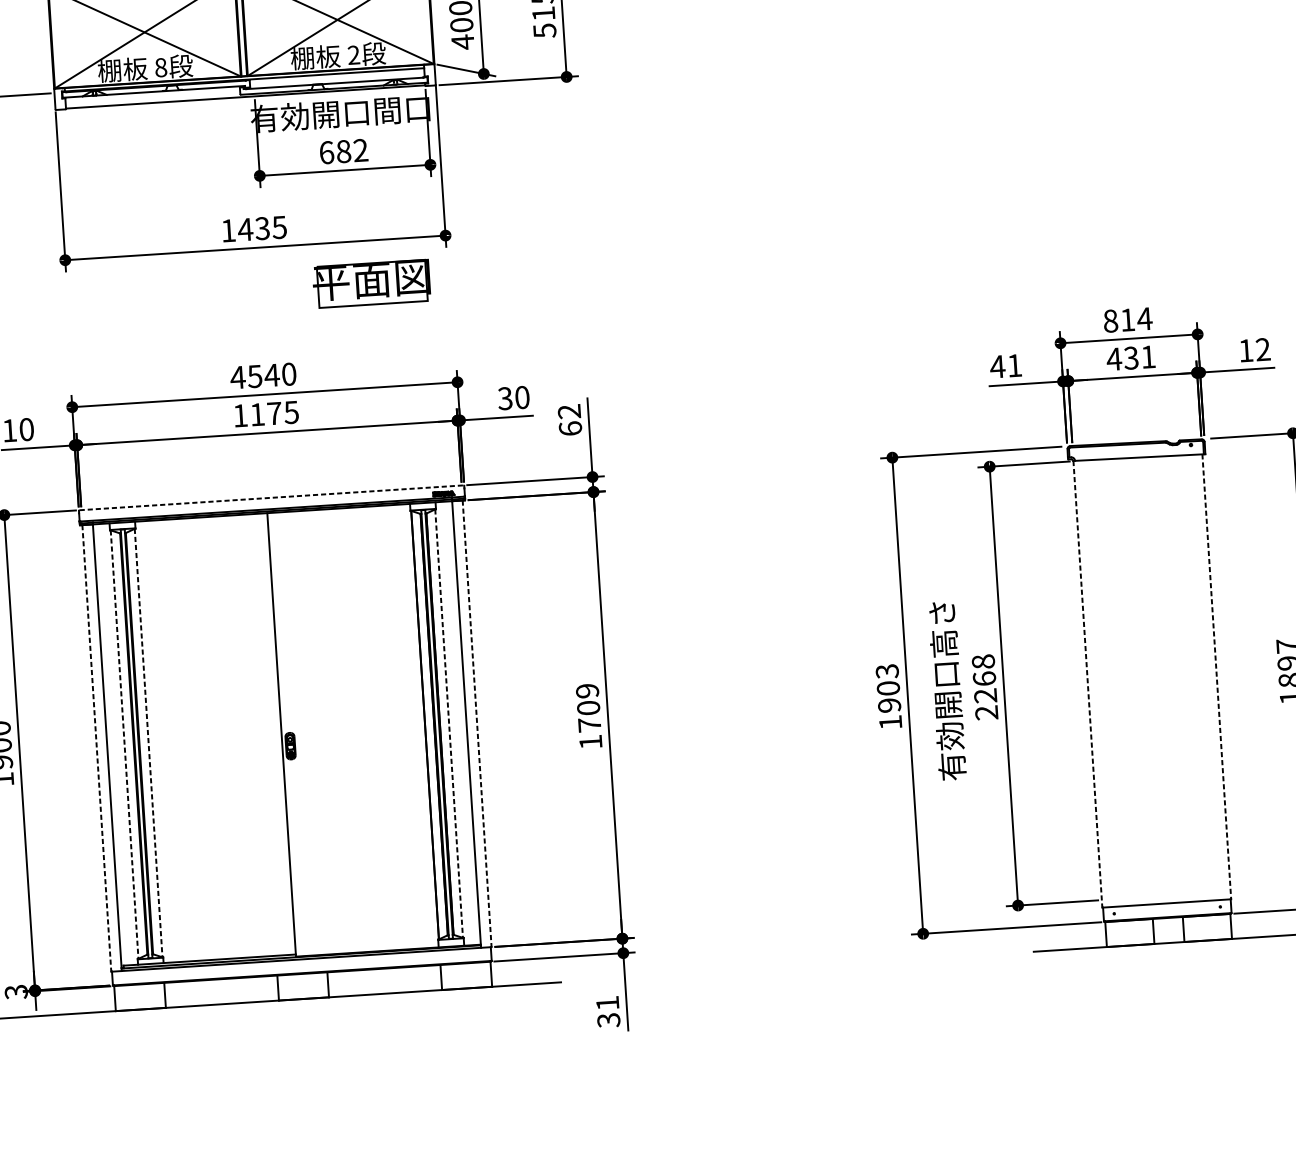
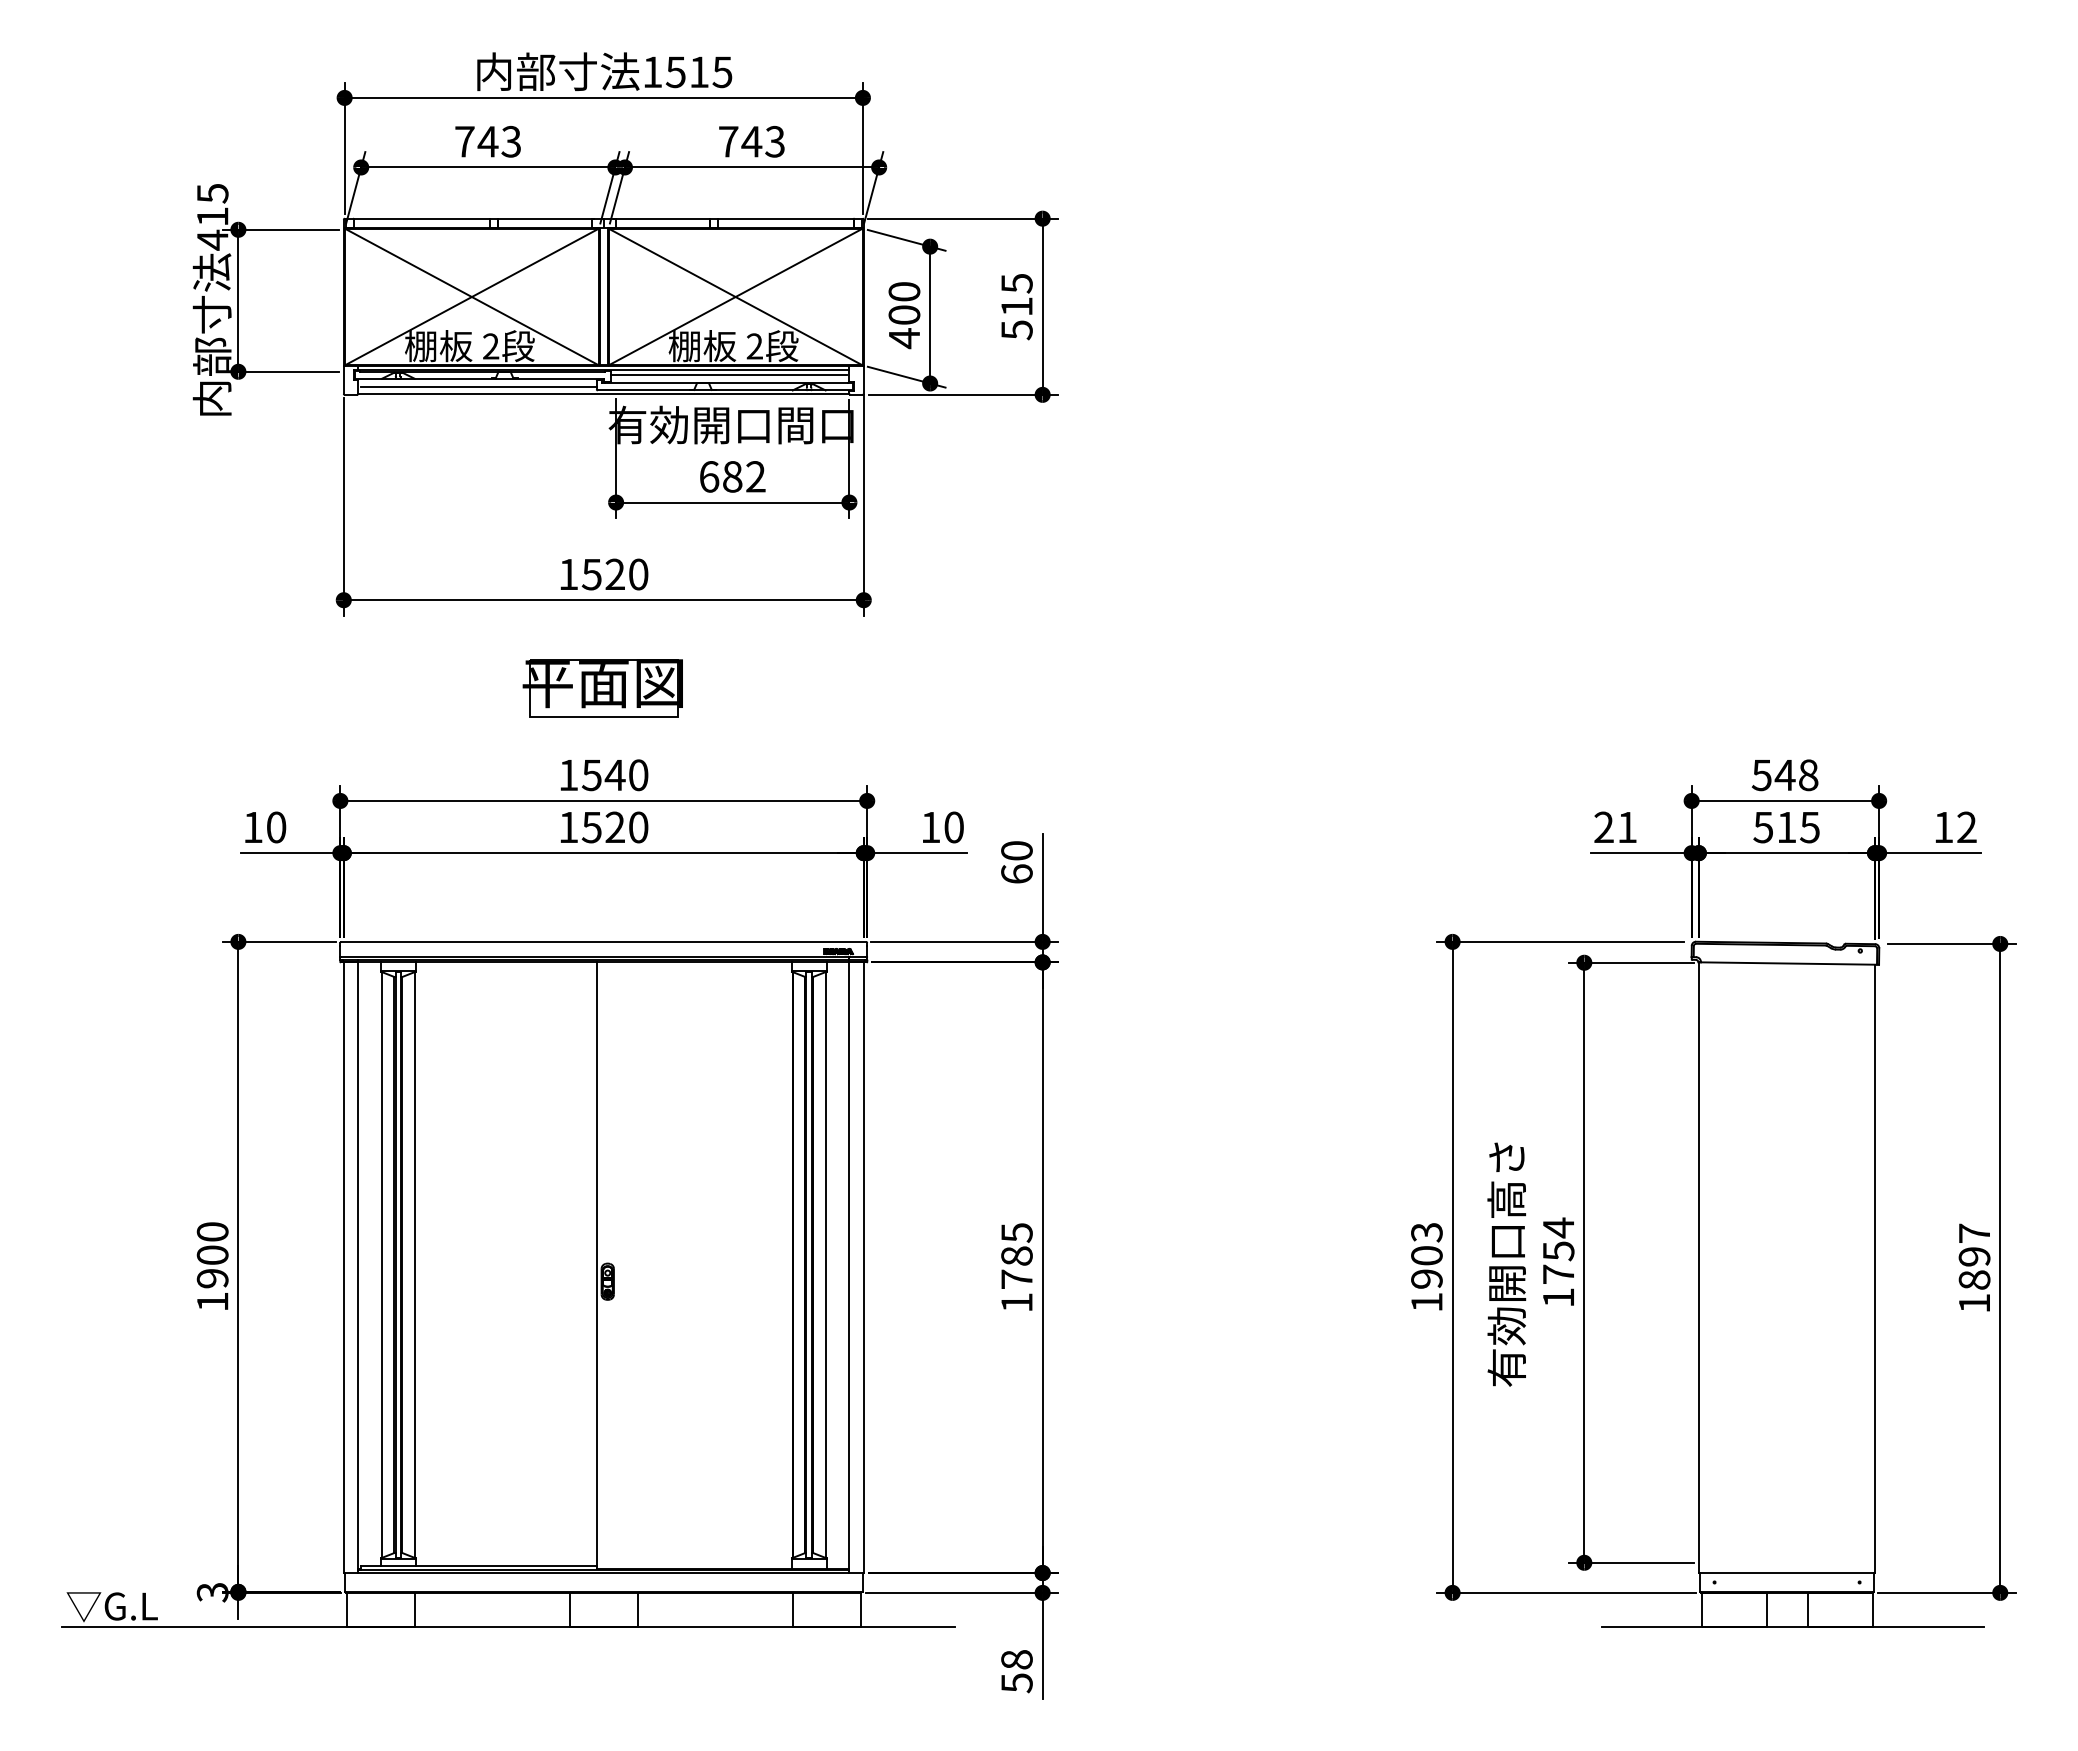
text: (161, 67) -> (491, 346), 8 -> 2
line: (336, 77) -> (728, 375), added
line: (153, 97) -> (478, 386), added
text: (262, 228) -> (614, 574), 1435 -> 1520
part: (371, 283) -> (602, 688), moved
text: (1127, 320) -> (1784, 775), 814 -> 548
text: (1130, 358) -> (1785, 827), 431 -> 515
text: (997, 366) -> (1603, 826), 41 -> 21
text: (237, 377) -> (568, 775), 4540 -> 1540
text: (505, 398) -> (930, 827), 30 -> 10
text: (569, 411) -> (1016, 850), 62 -> 60
text: (274, 413) -> (614, 827), 1175 -> 1520
line: (272, 497) -> (604, 941), dashed -> solid
line: (1217, 677) -> (1875, 1269), dashed -> solid
line: (1087, 684) -> (1698, 1268), dashed -> solid
text: (984, 687) -> (1558, 1262), 2268 -> 1754
text: (587, 699) -> (1016, 1244), 1709 -> 1785
line: (449, 724) -> (825, 1265), dashed -> solid
line: (476, 724) -> (863, 1268), dashed -> solid
line: (148, 743) -> (414, 1265), dashed -> solid
line: (124, 745) -> (381, 1265), dashed -> solid
line: (96, 748) -> (343, 1268), dashed -> solid
text: (607, 1011) -> (1016, 1671), 31 -> 58

